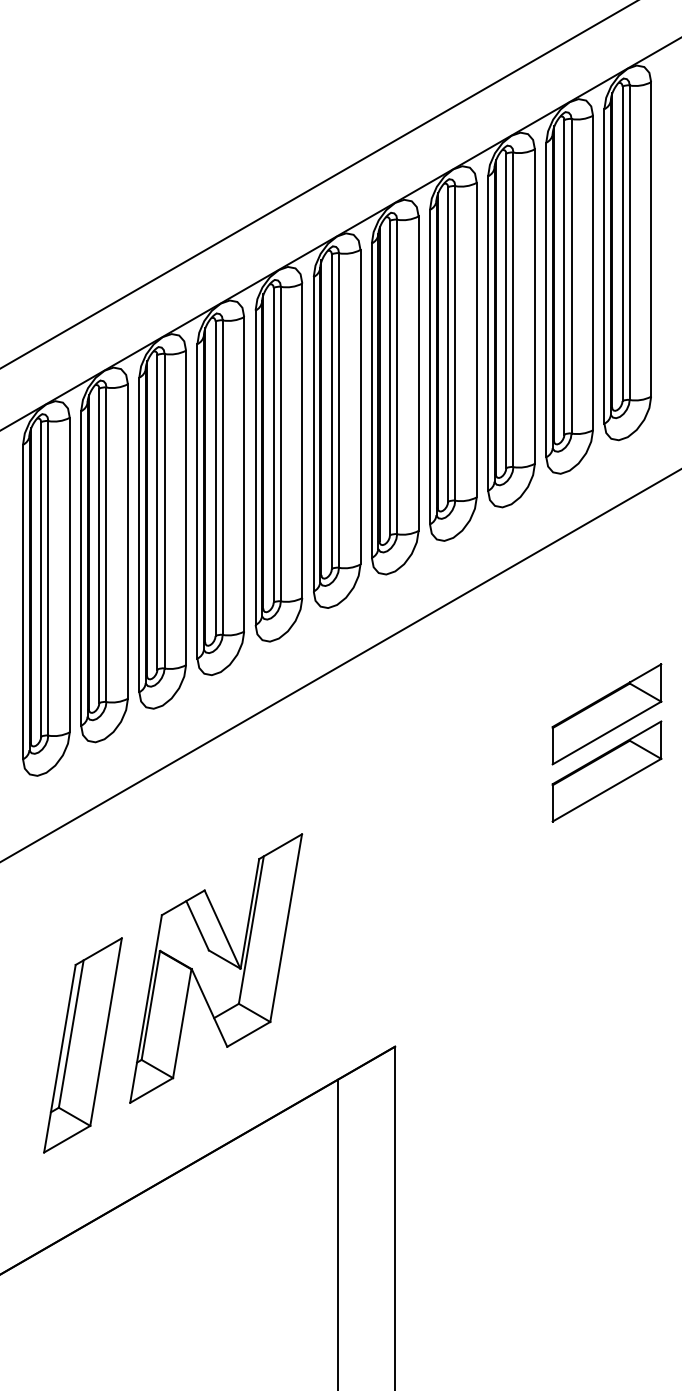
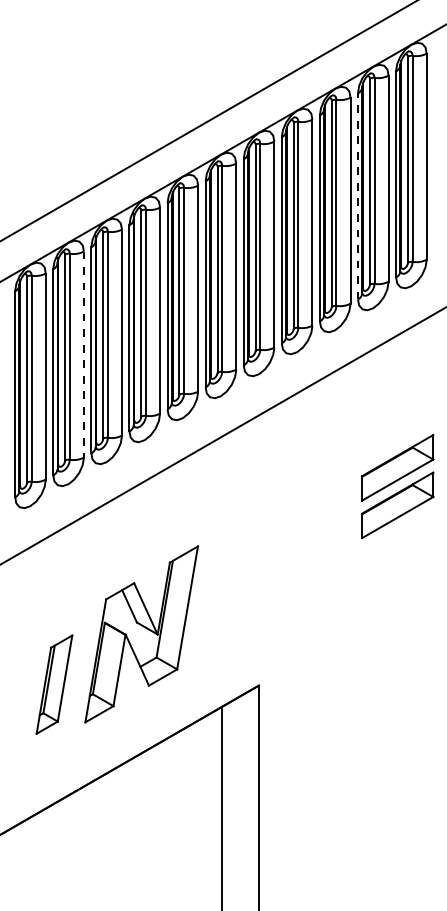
line: (545, 298) -> (357, 195), solid -> dashed
line: (127, 542) -> (83, 355), solid -> dashed
part: (83, 1045) -> (54, 684), size x0.7

